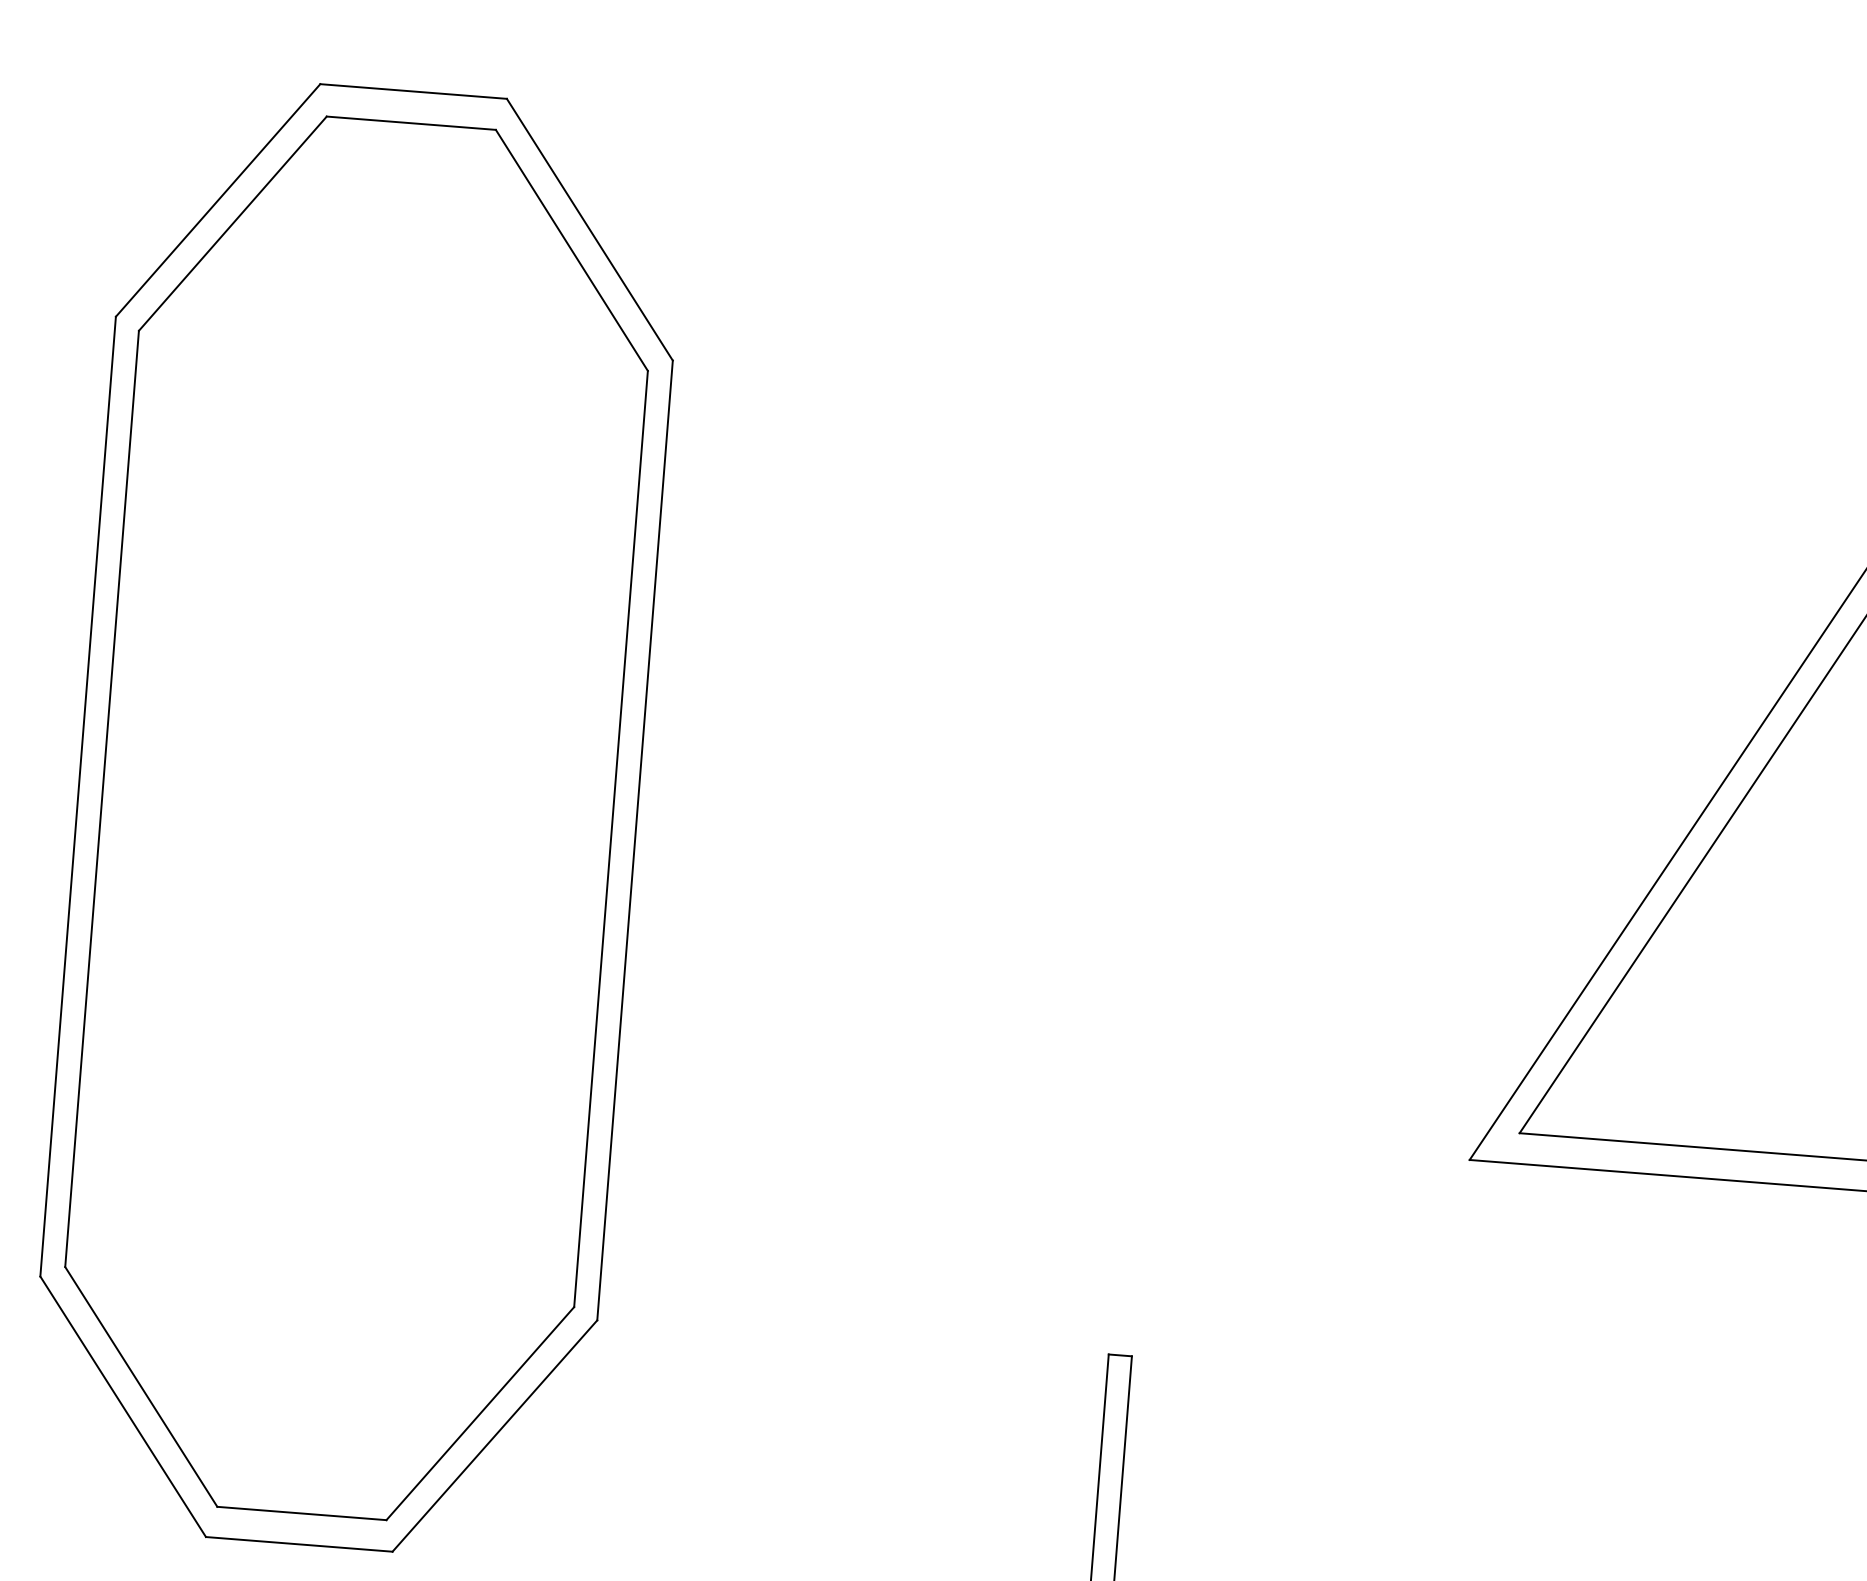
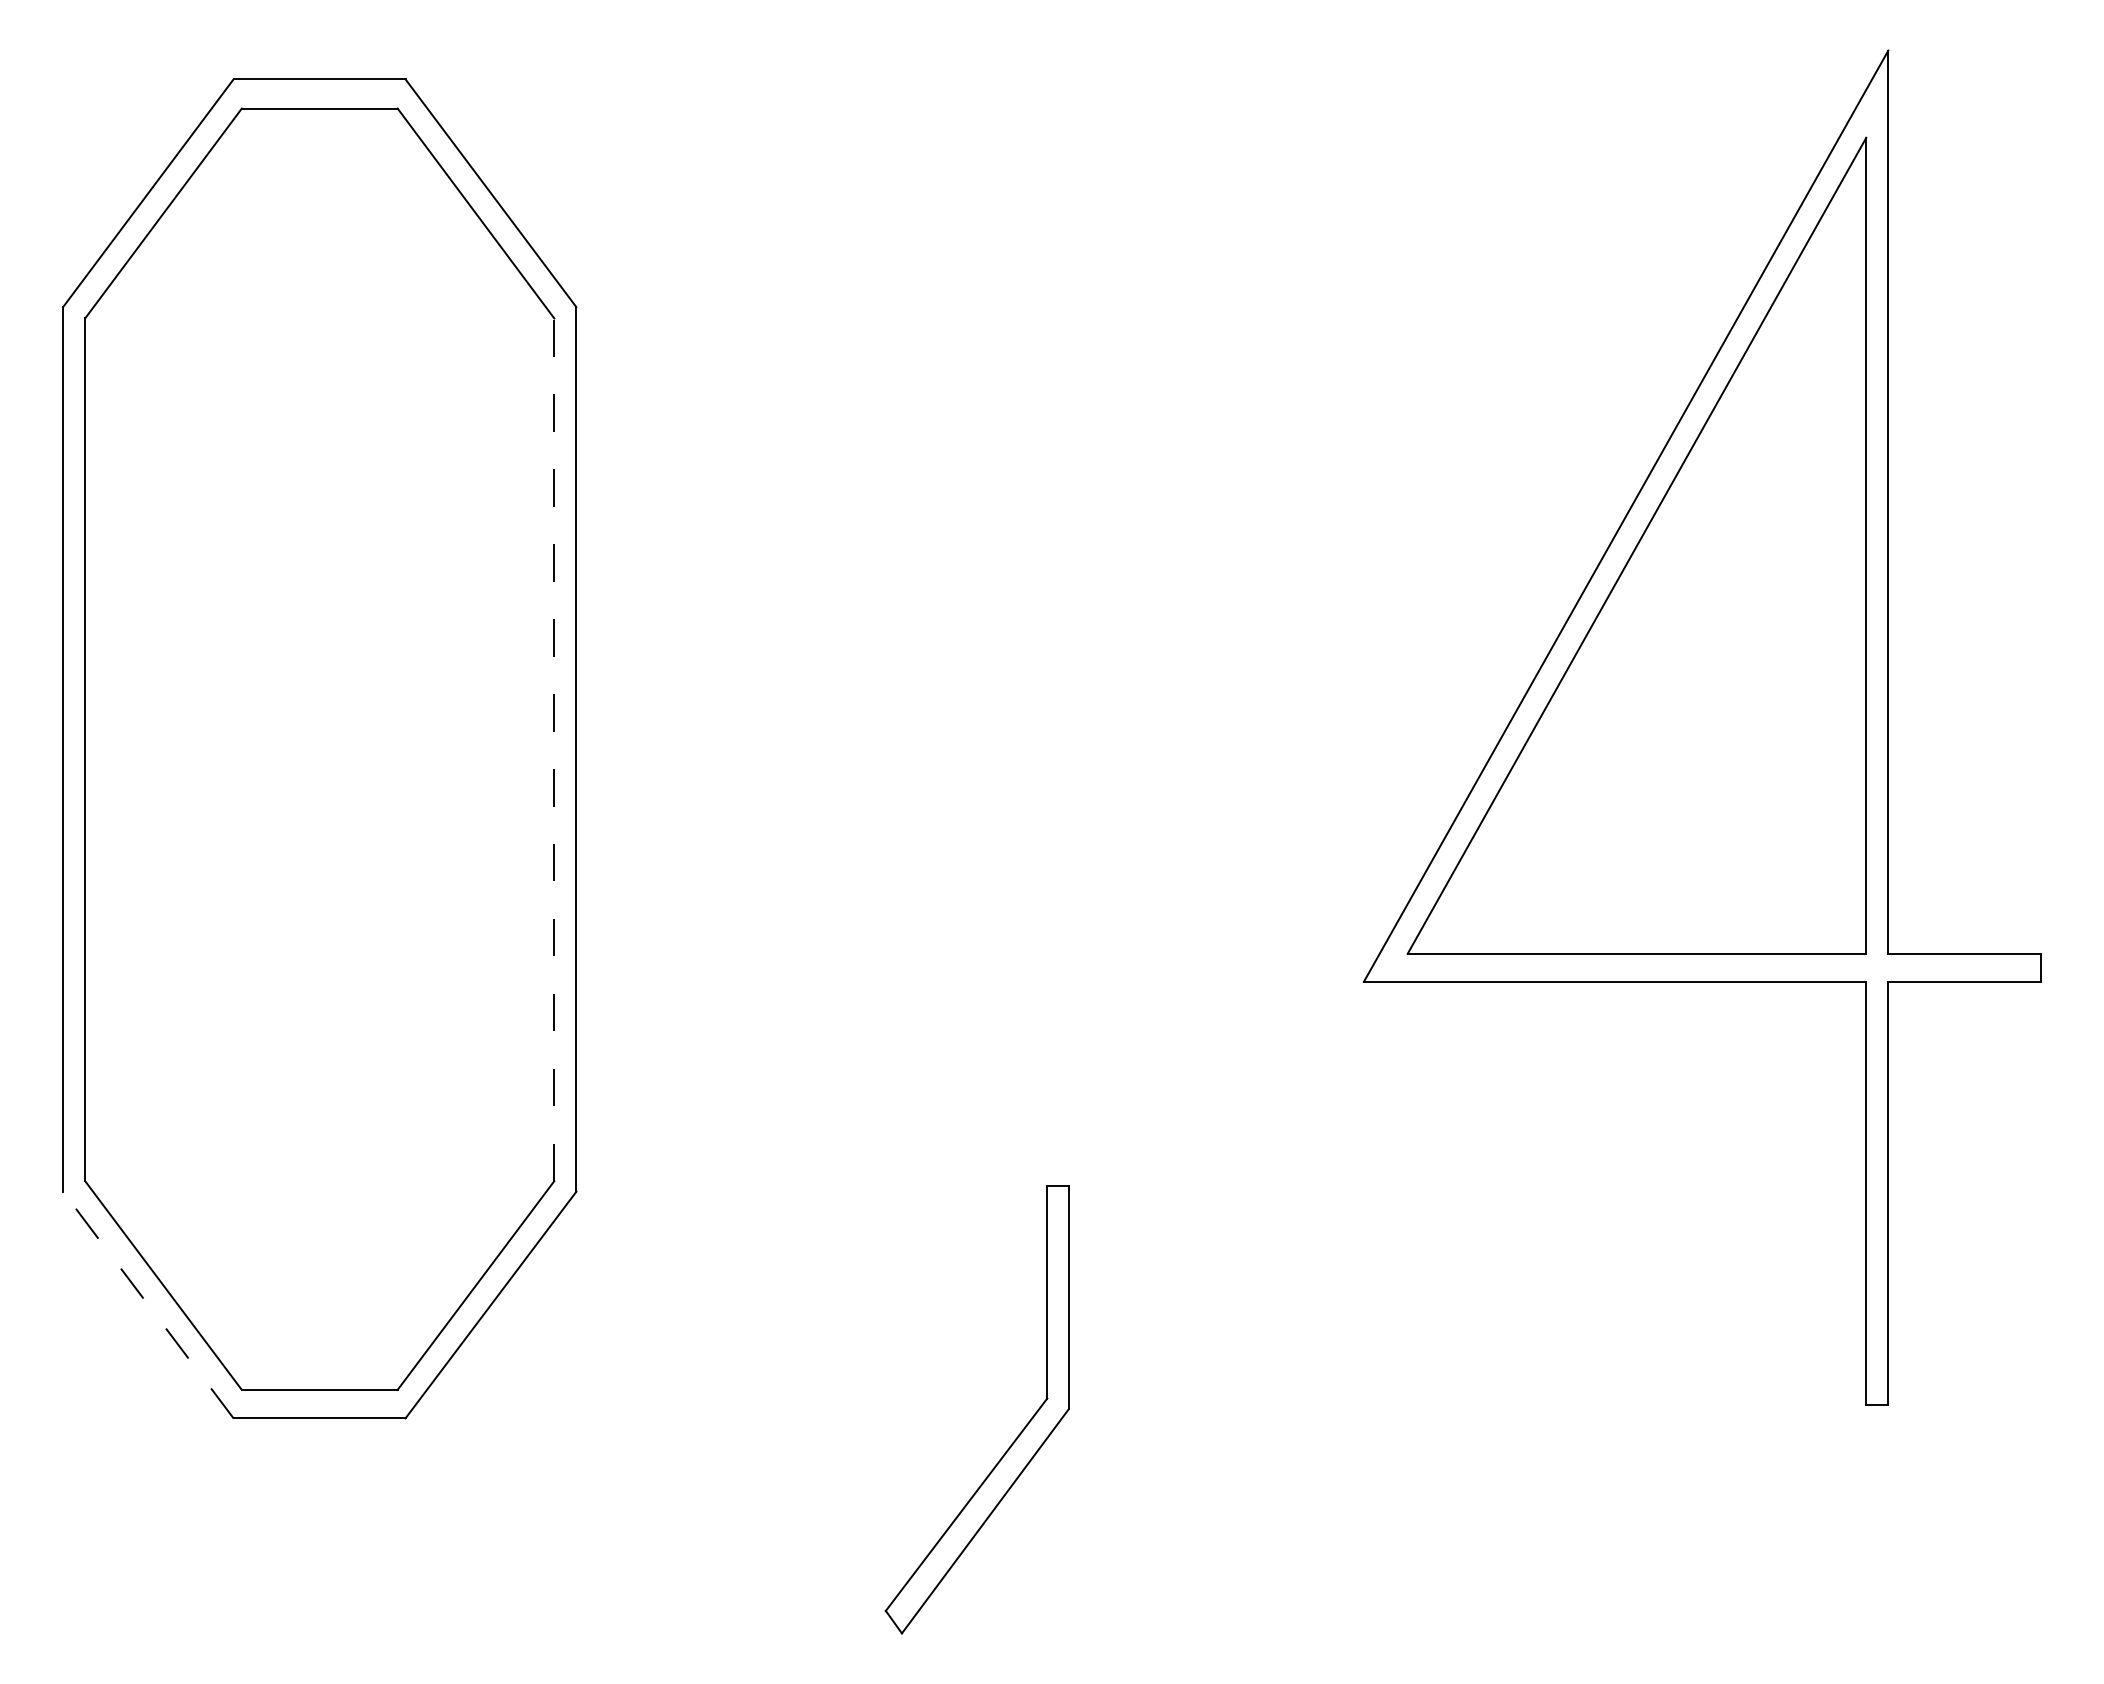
line: (611, 838) -> (554, 749), solid -> dashed
line: (123, 1407) -> (148, 1305), solid -> dashed

